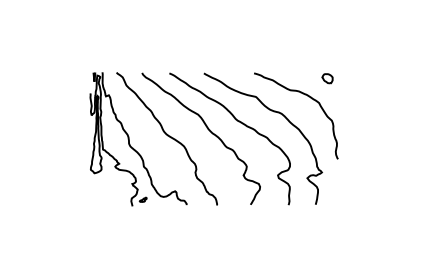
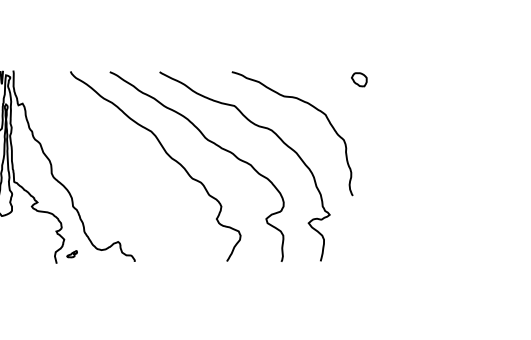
part: (327, 78) -> (359, 79), moved
curve: (167, 136) -> (107, 163), removed

